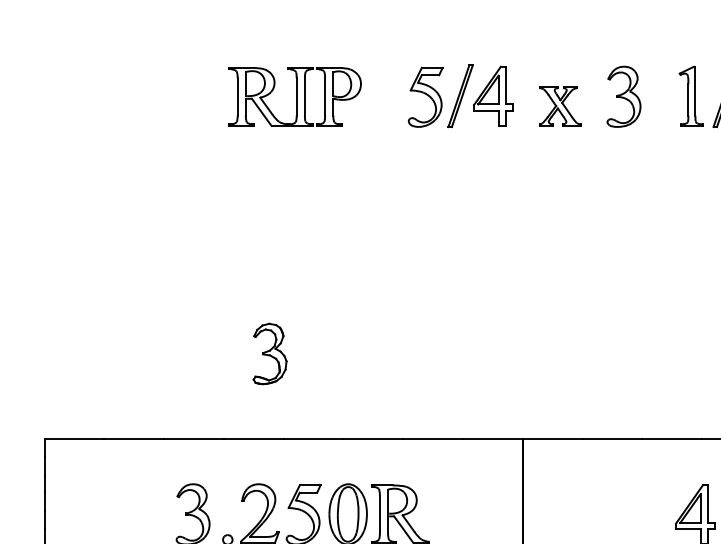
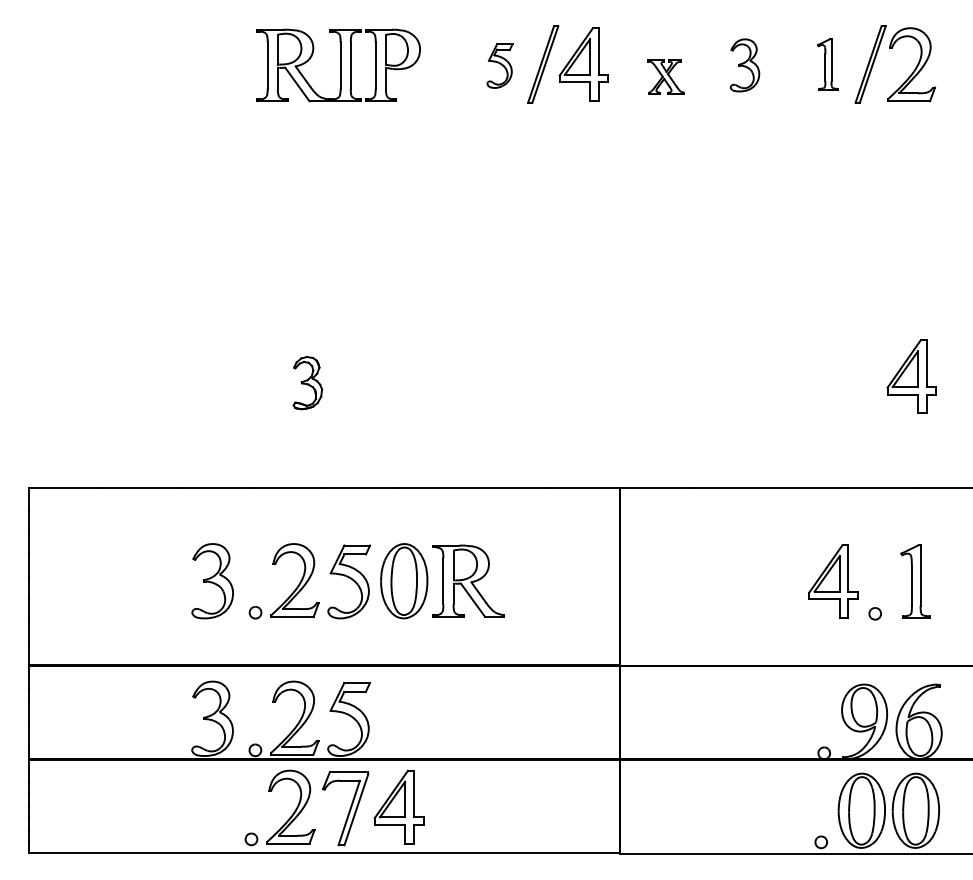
part: (425, 96) -> (499, 65), size x0.6
part: (623, 96) -> (744, 65), size x0.7
part: (690, 96) -> (827, 64), size x0.7
part: (560, 105) -> (666, 76), size x0.7
part: (269, 353) -> (307, 382), size x0.7

